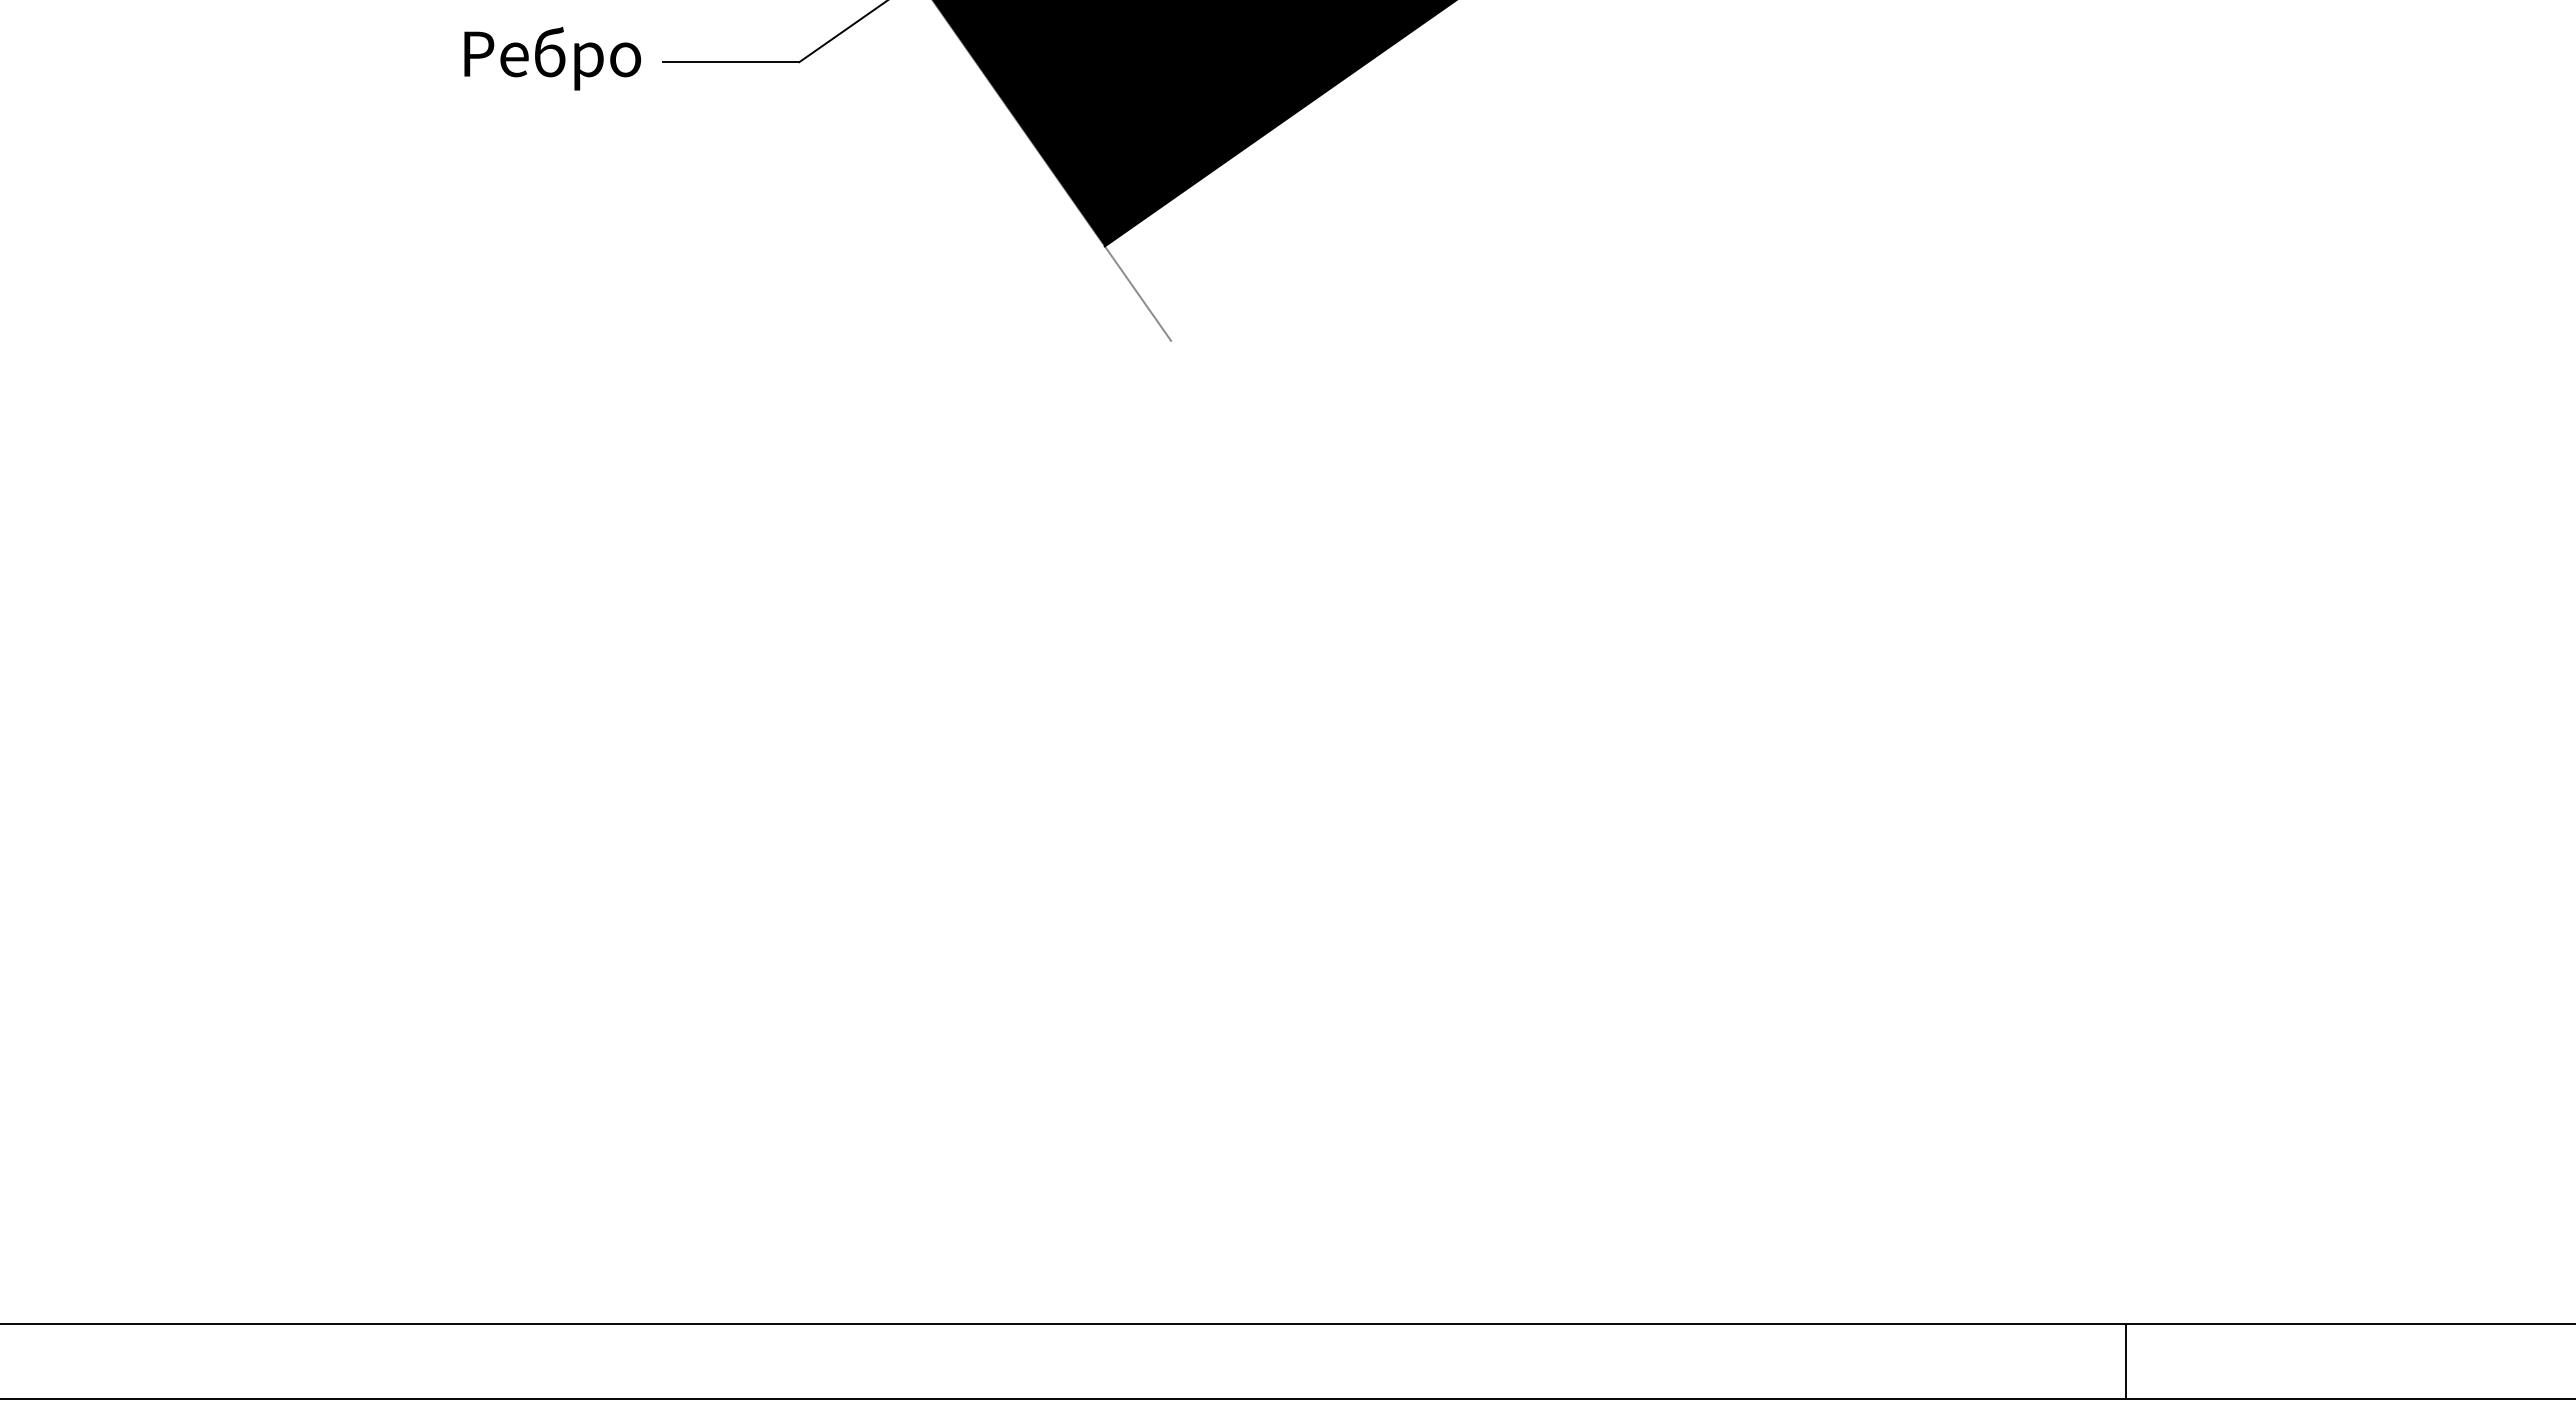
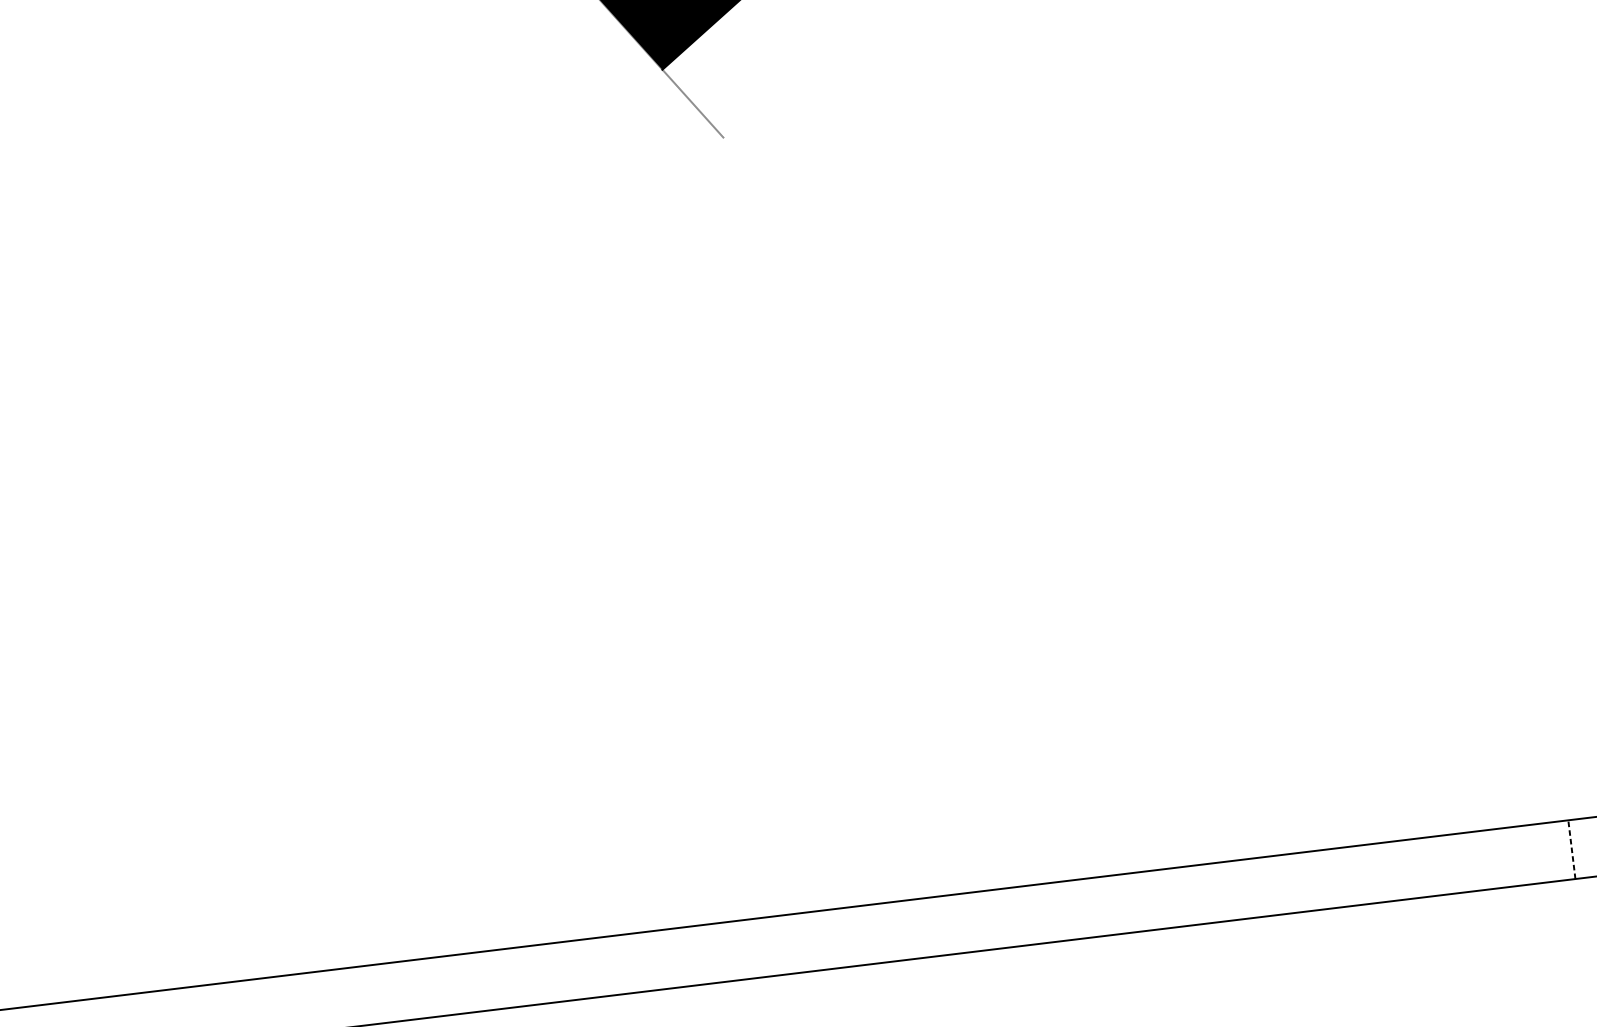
line: (2126, 1361) -> (1572, 849), solid -> dashed

